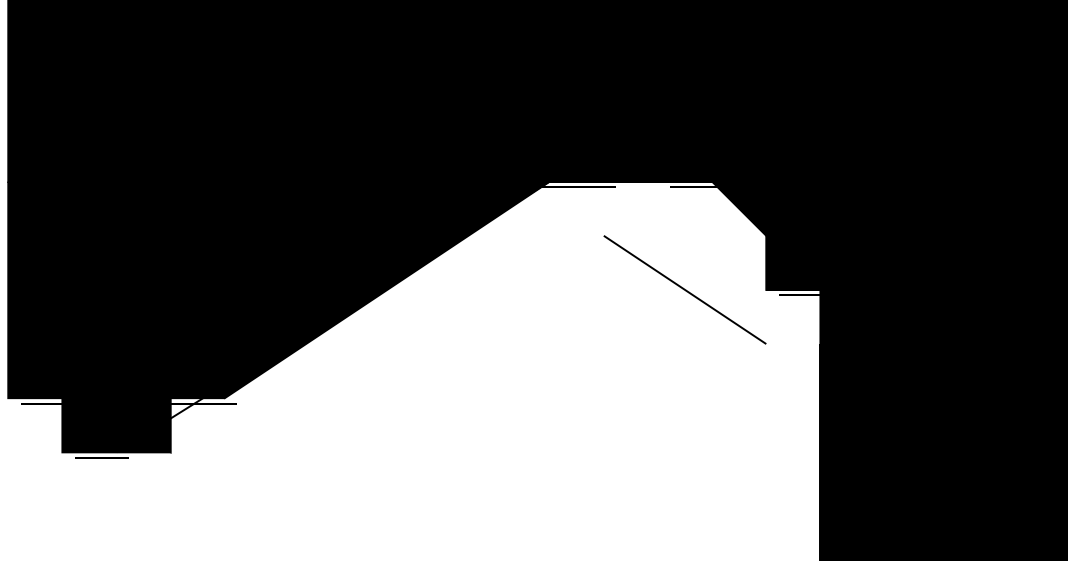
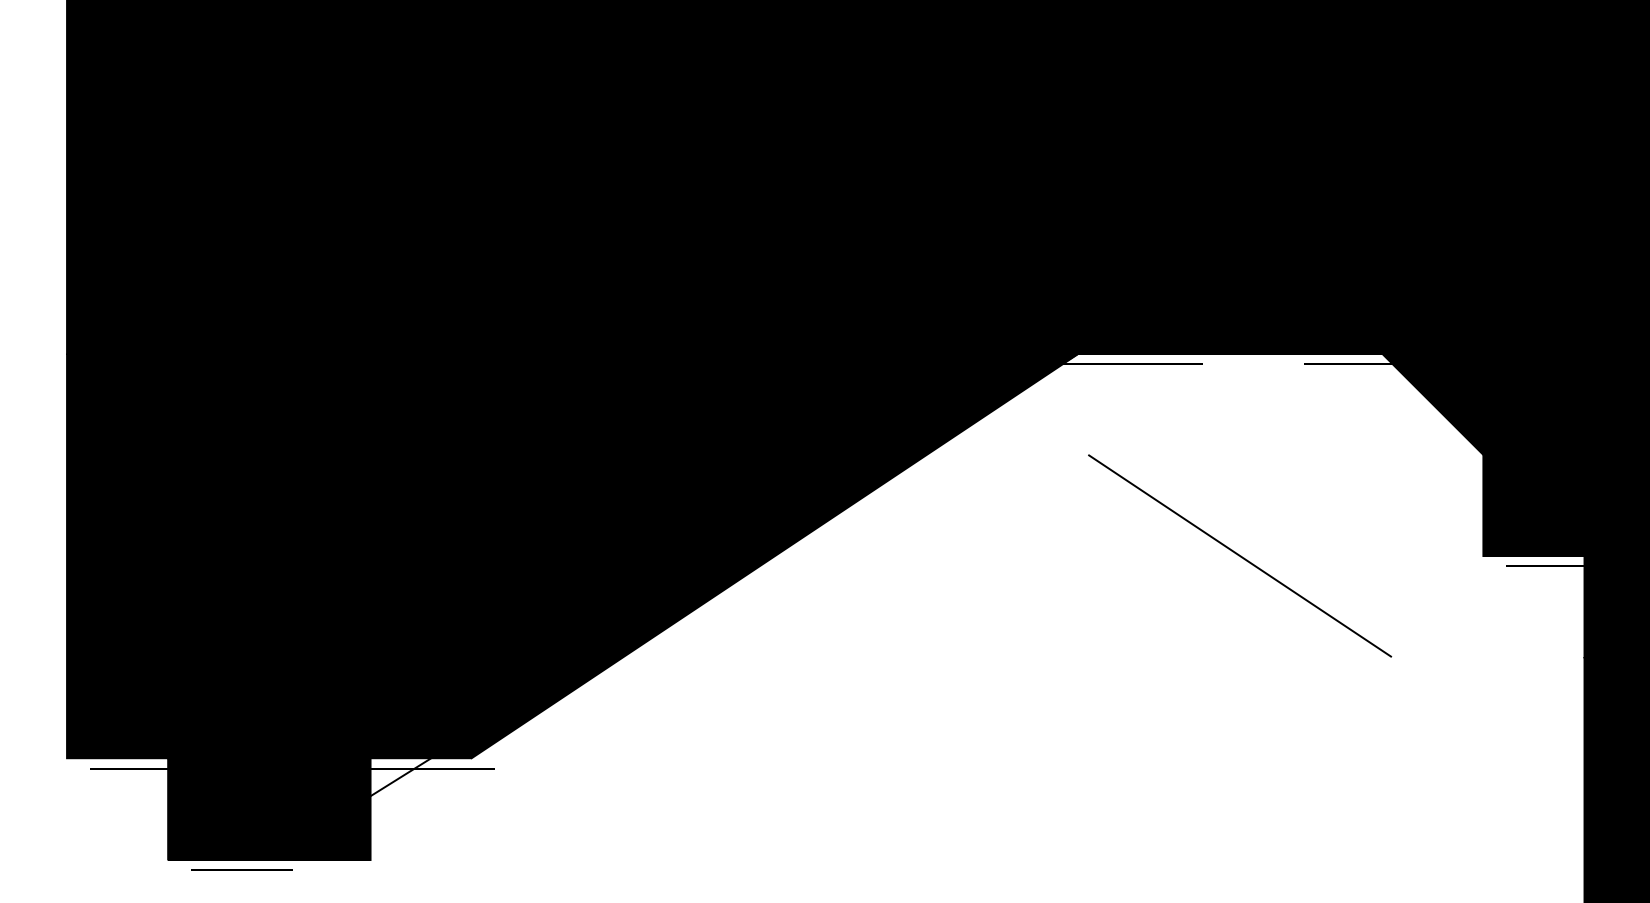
line: (684, 289) -> (1239, 555), moved

